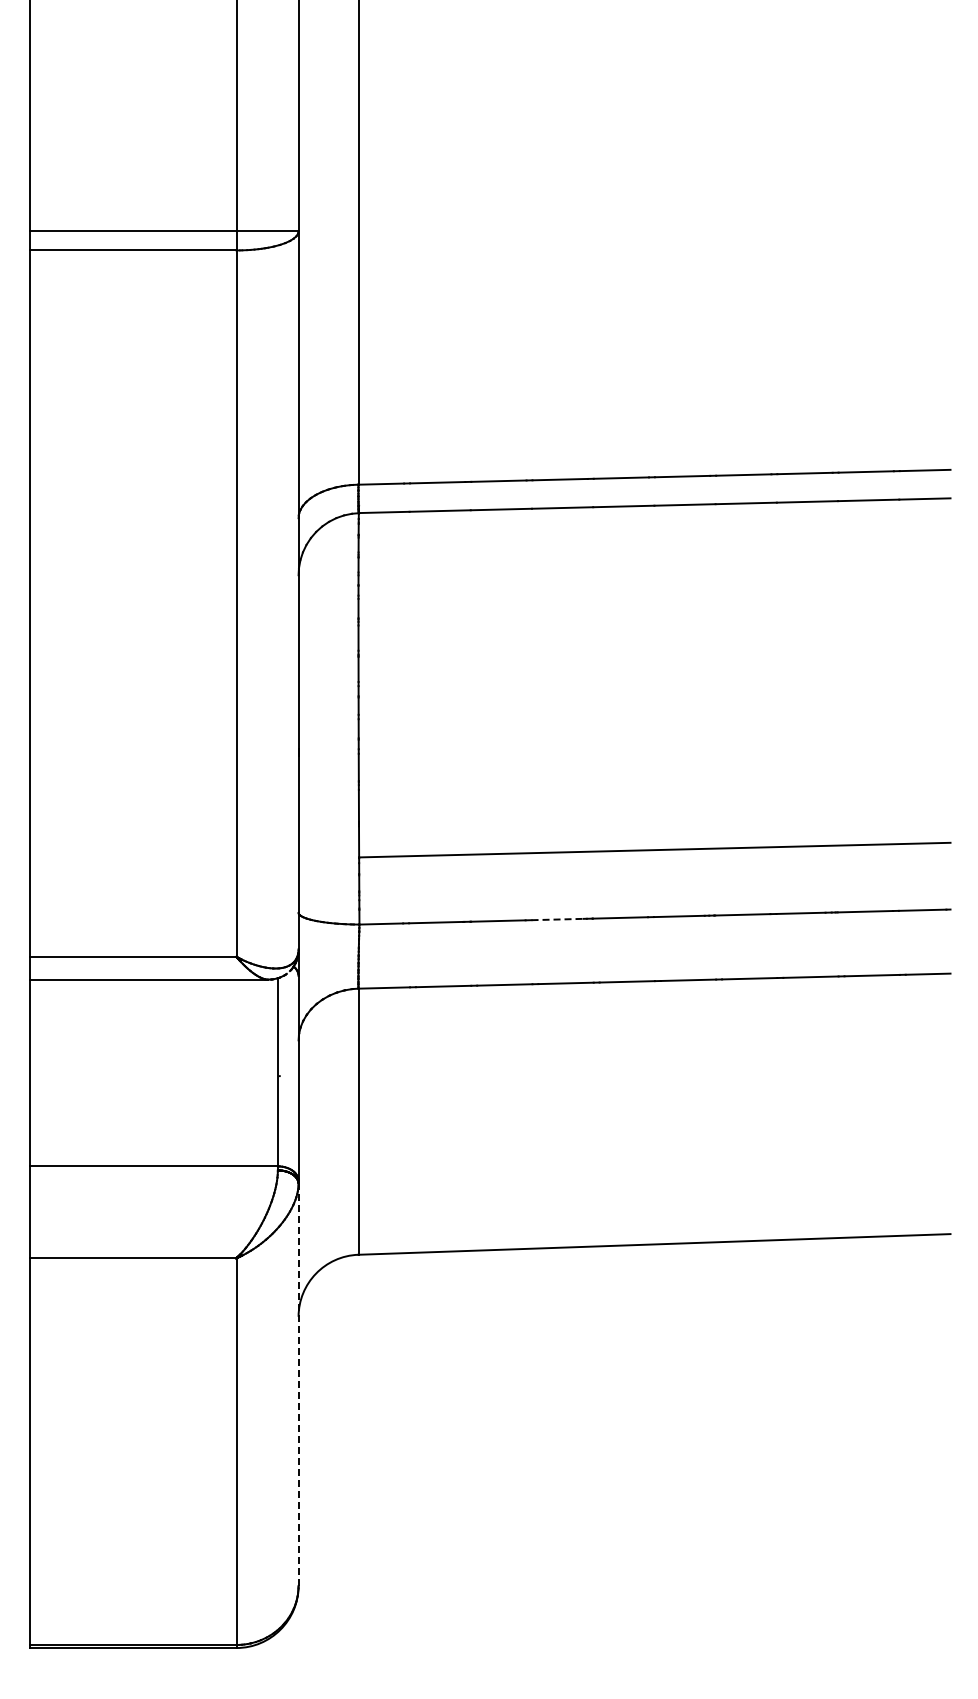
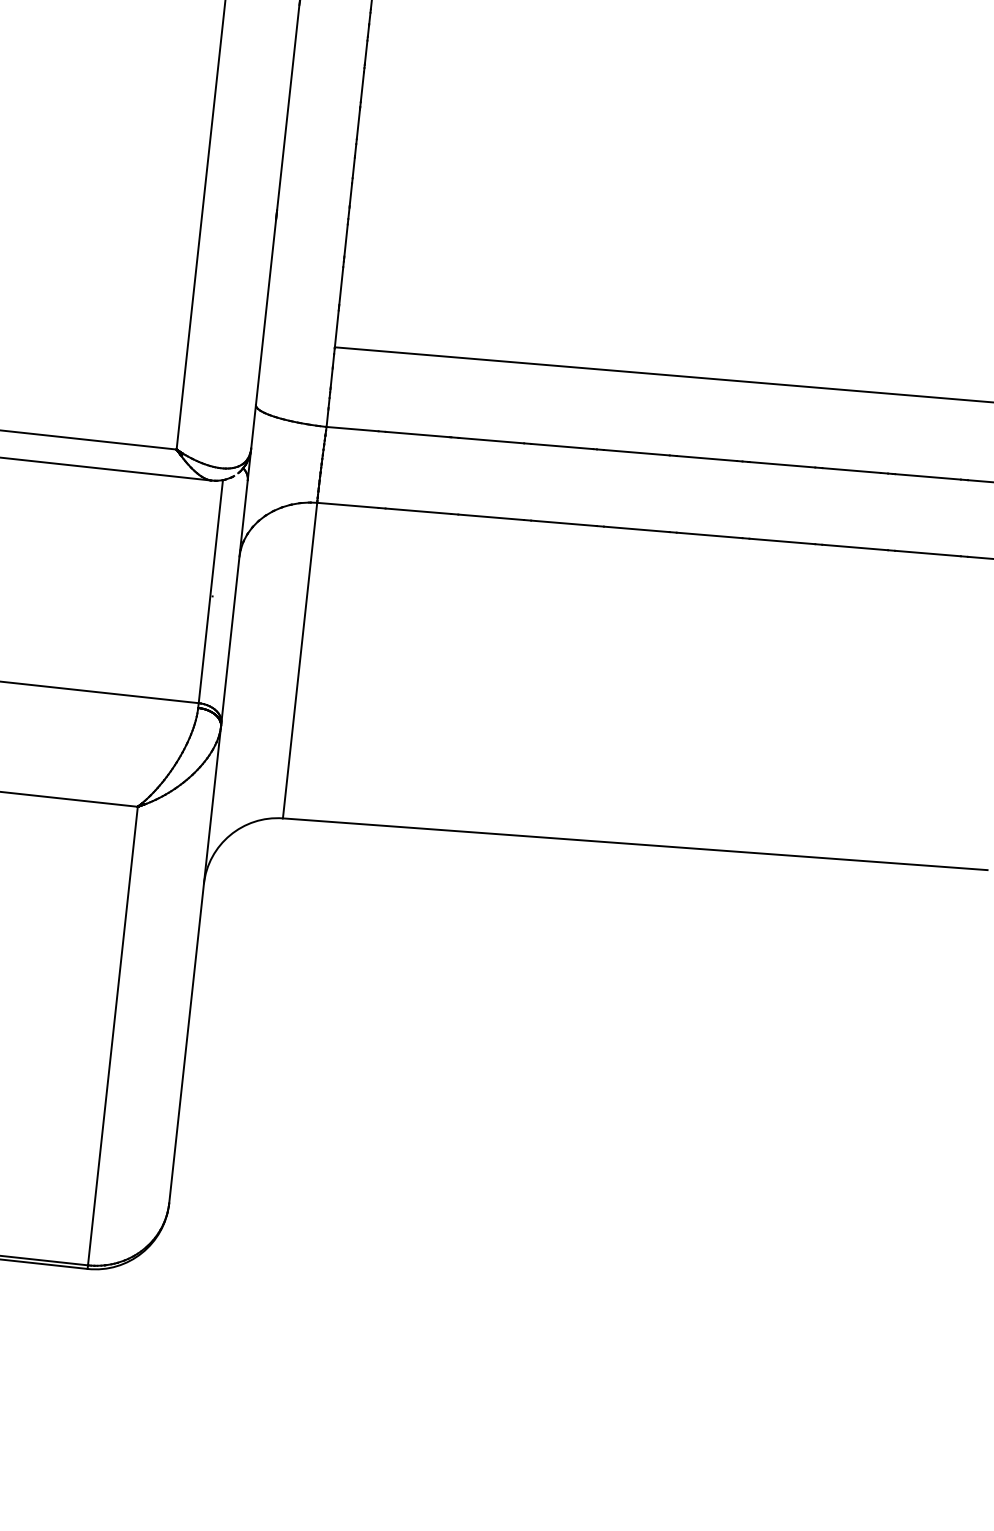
line: (558, 919) -> (563, 446), dashed -> solid
line: (298, 1384) -> (195, 964), dashed -> solid

